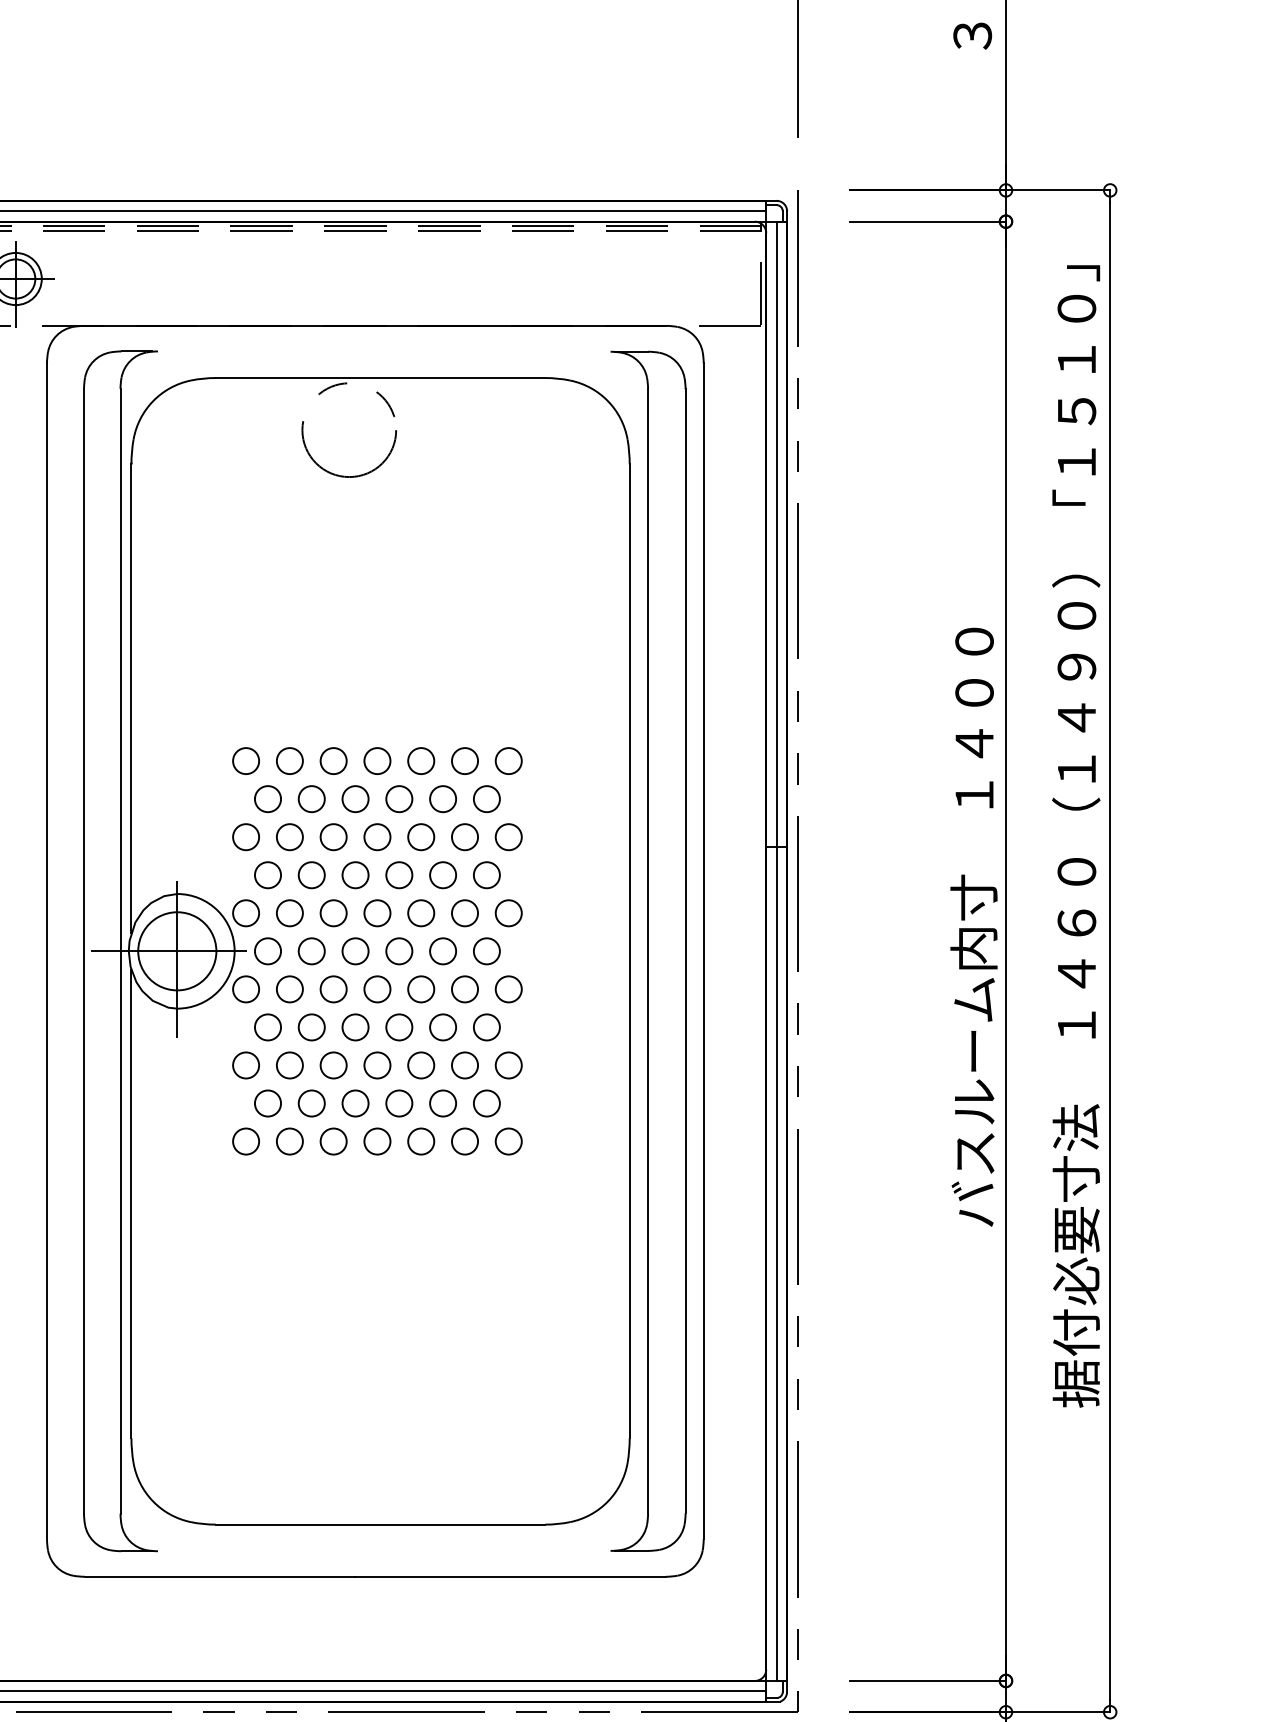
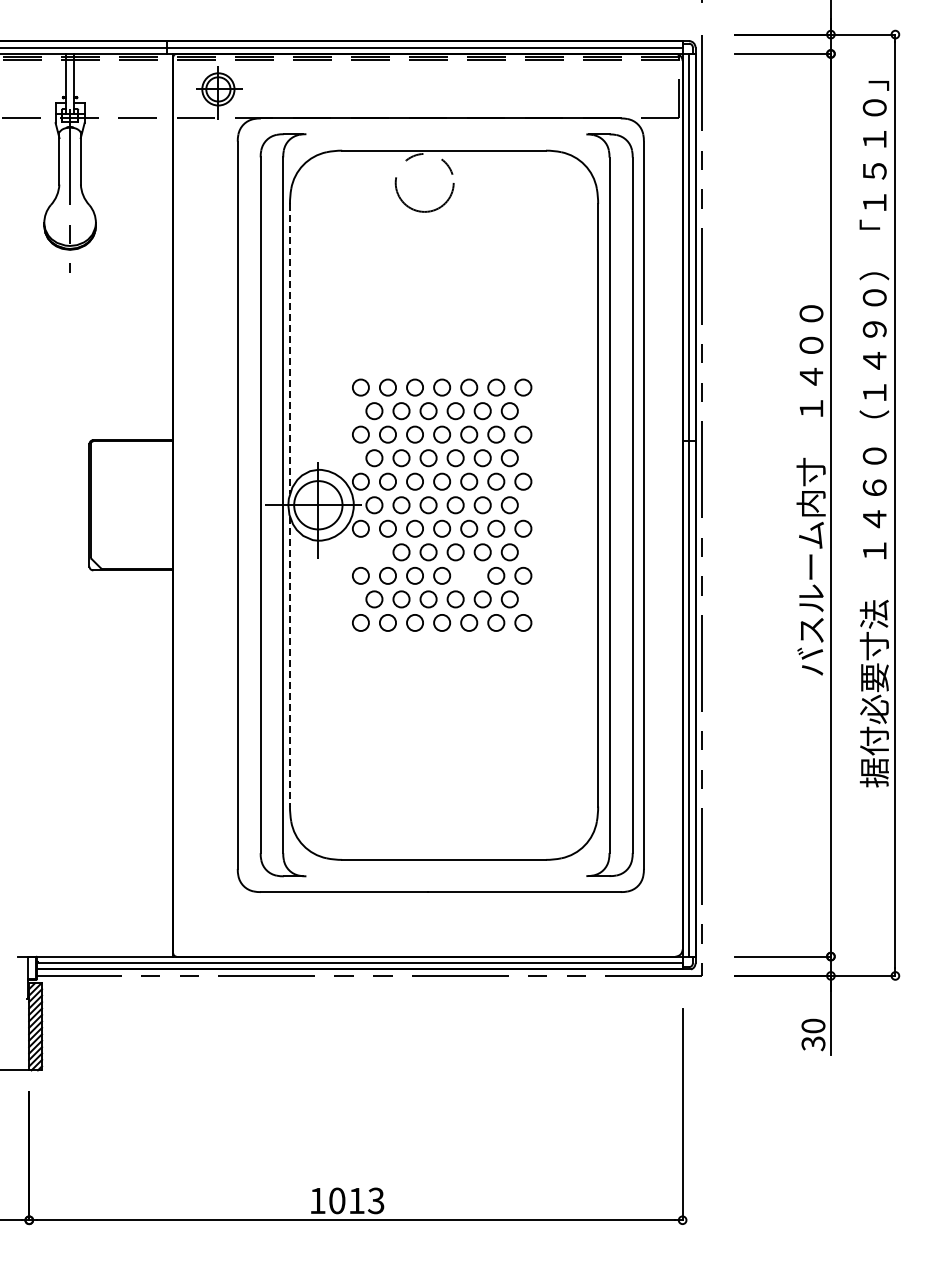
line: (130, 697) -> (289, 348), solid -> dashed
circle: (268, 1027) -> (374, 552), removed
circle: (421, 1064) -> (469, 575), removed
line: (130, 1203) -> (289, 661), solid -> dashed

